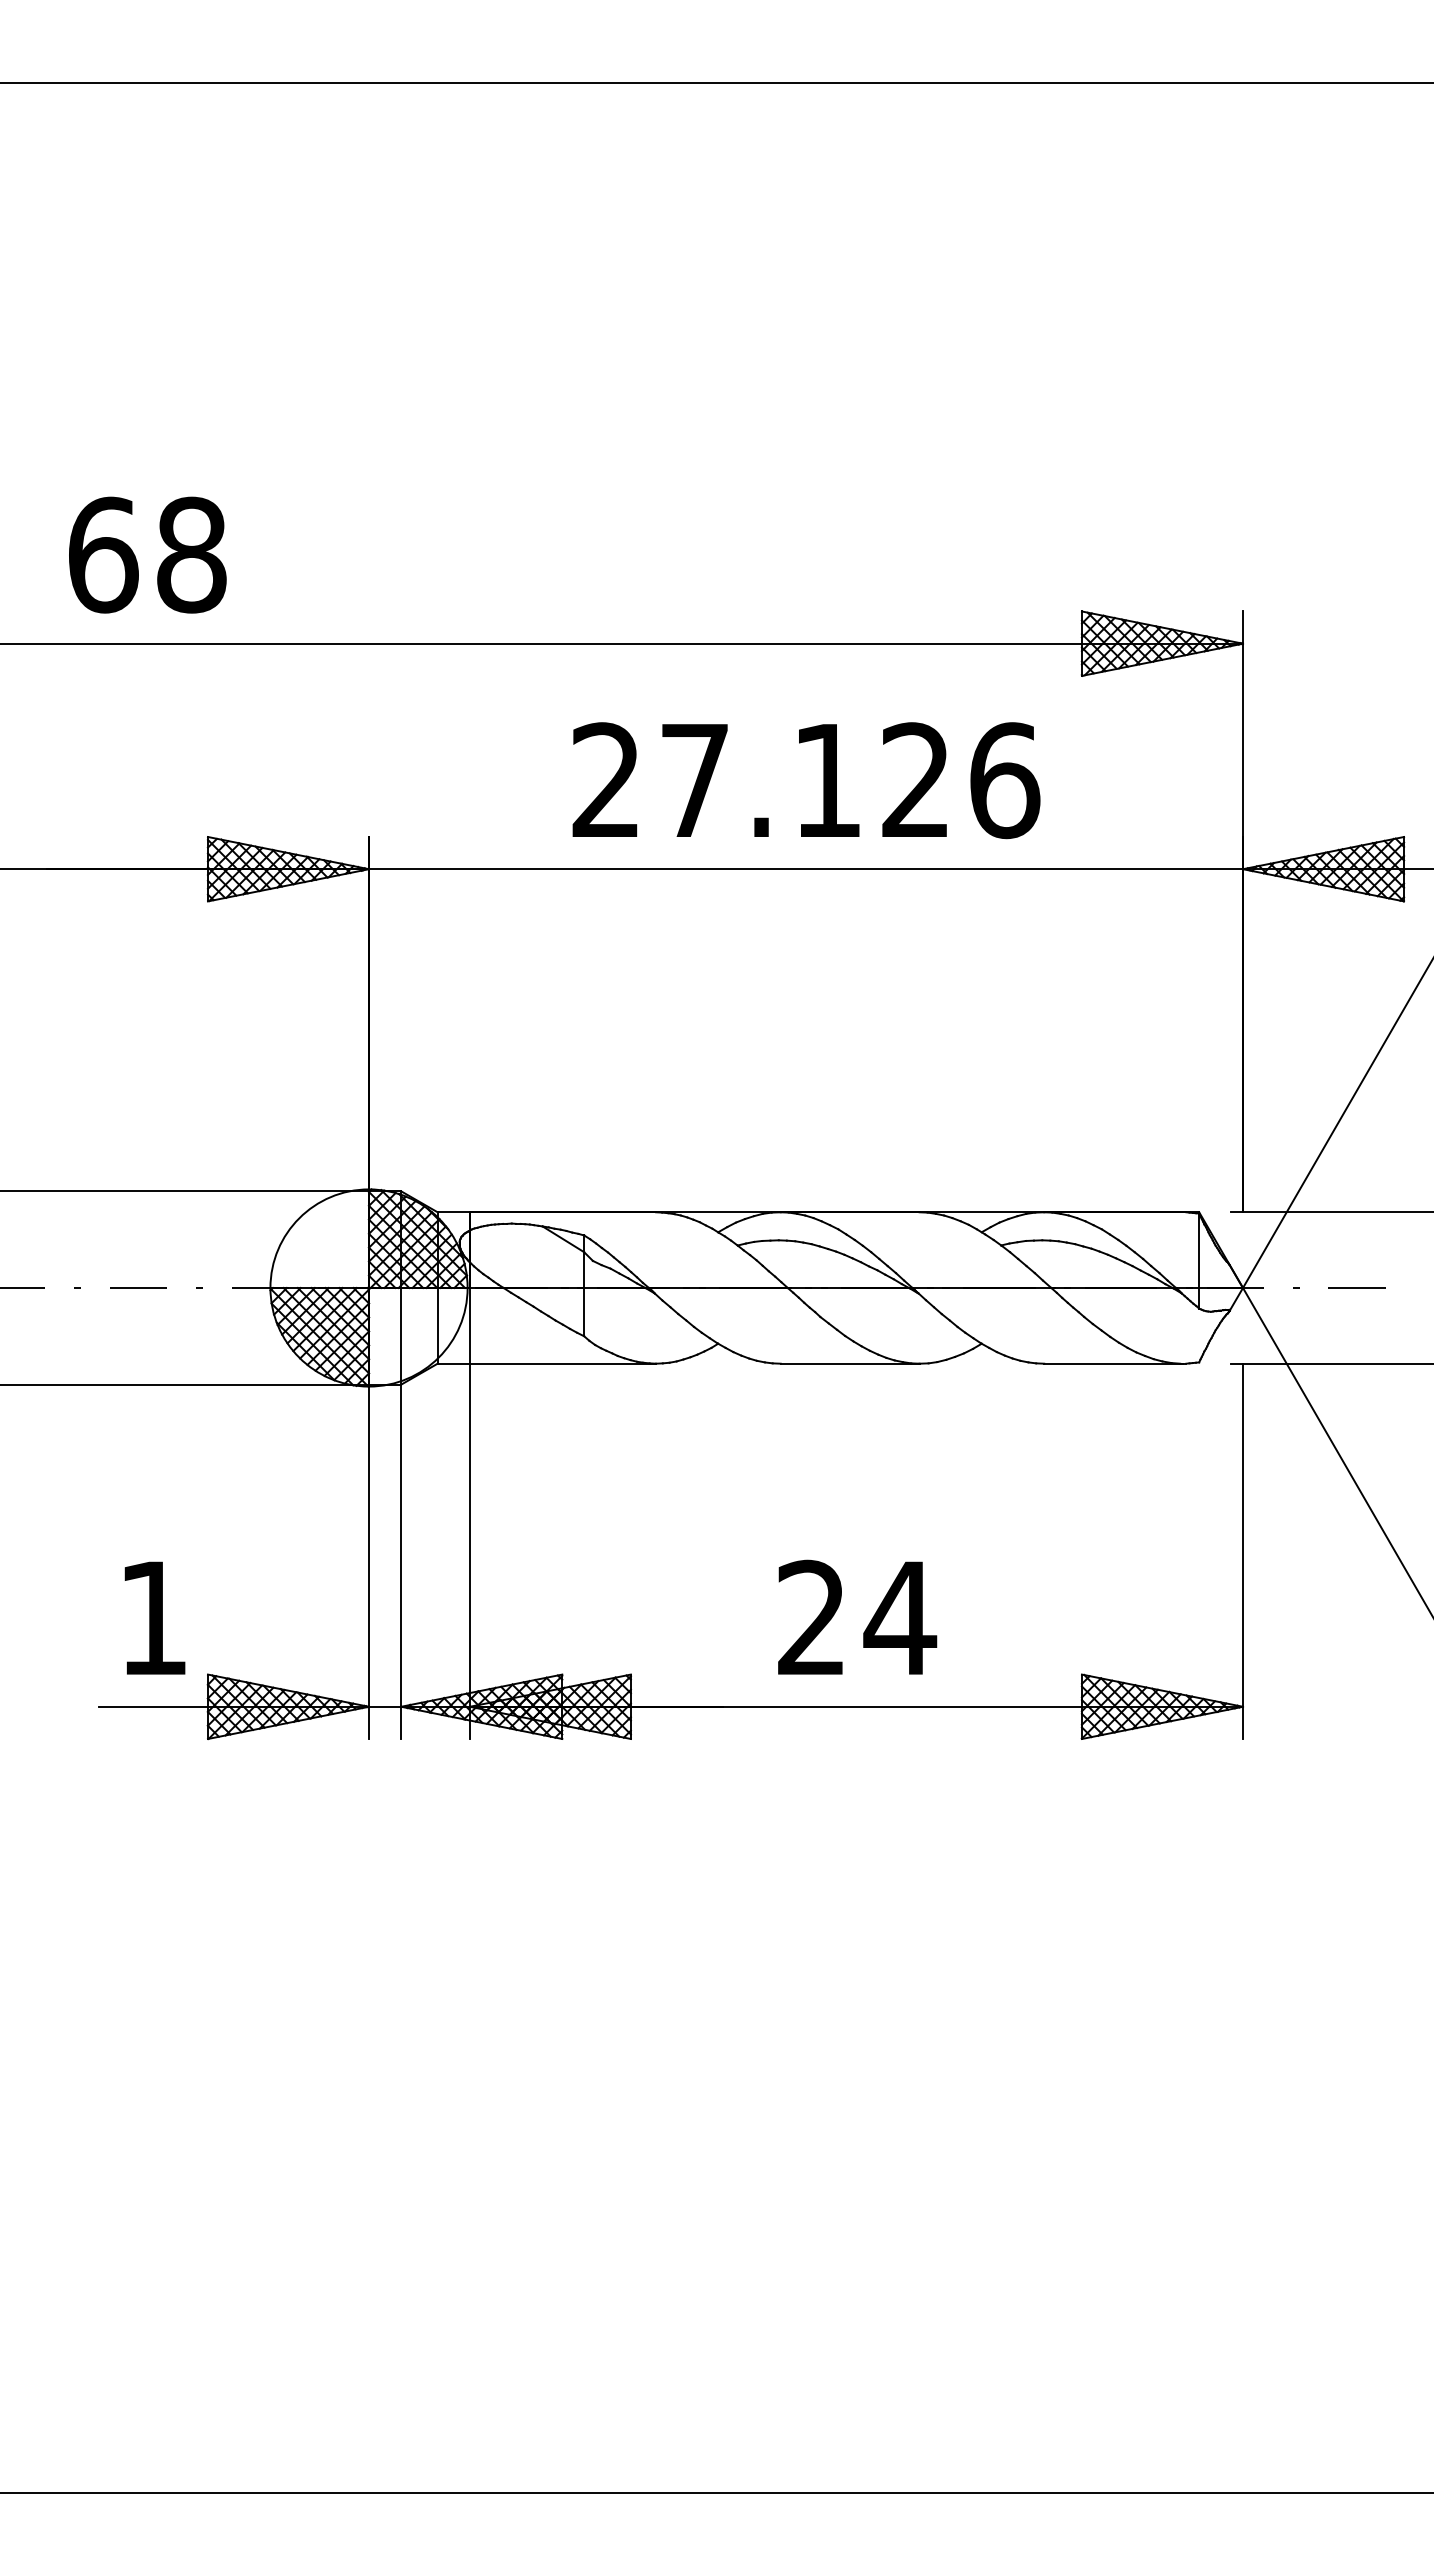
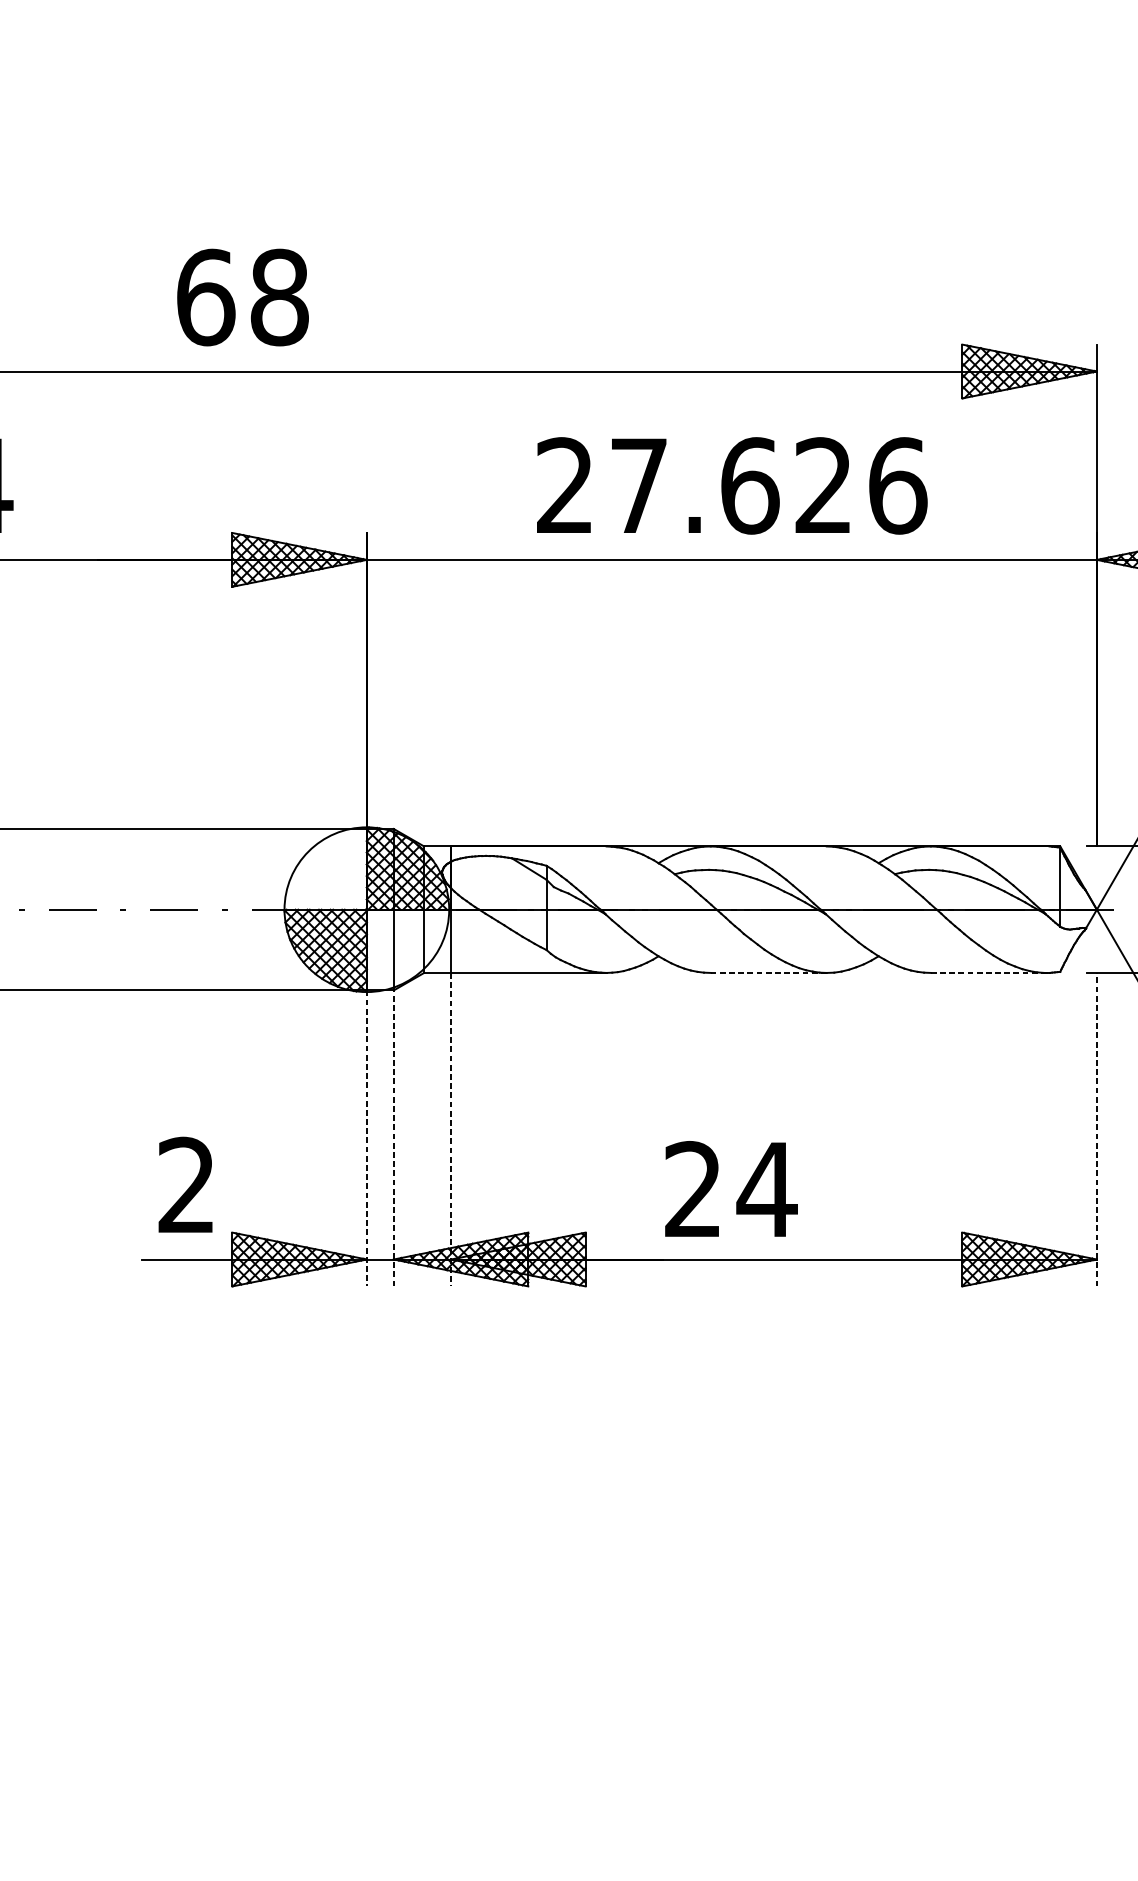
text: (147, 554) -> (242, 297), moved
text: (828, 780) -> (750, 485), 27.126 -> 27.626
line: (849, 1363) -> (768, 972), solid -> dashed
line: (1113, 1363) -> (988, 972), solid -> dashed
line: (469, 1551) -> (450, 1129), solid -> dashed
line: (1243, 1551) -> (1097, 1129), solid -> dashed
line: (401, 1561) -> (393, 1138), solid -> dashed
line: (369, 1562) -> (367, 1139), solid -> dashed
text: (152, 1616) -> (185, 1184), 1 -> 2
text: (857, 1616) -> (731, 1188), moved

